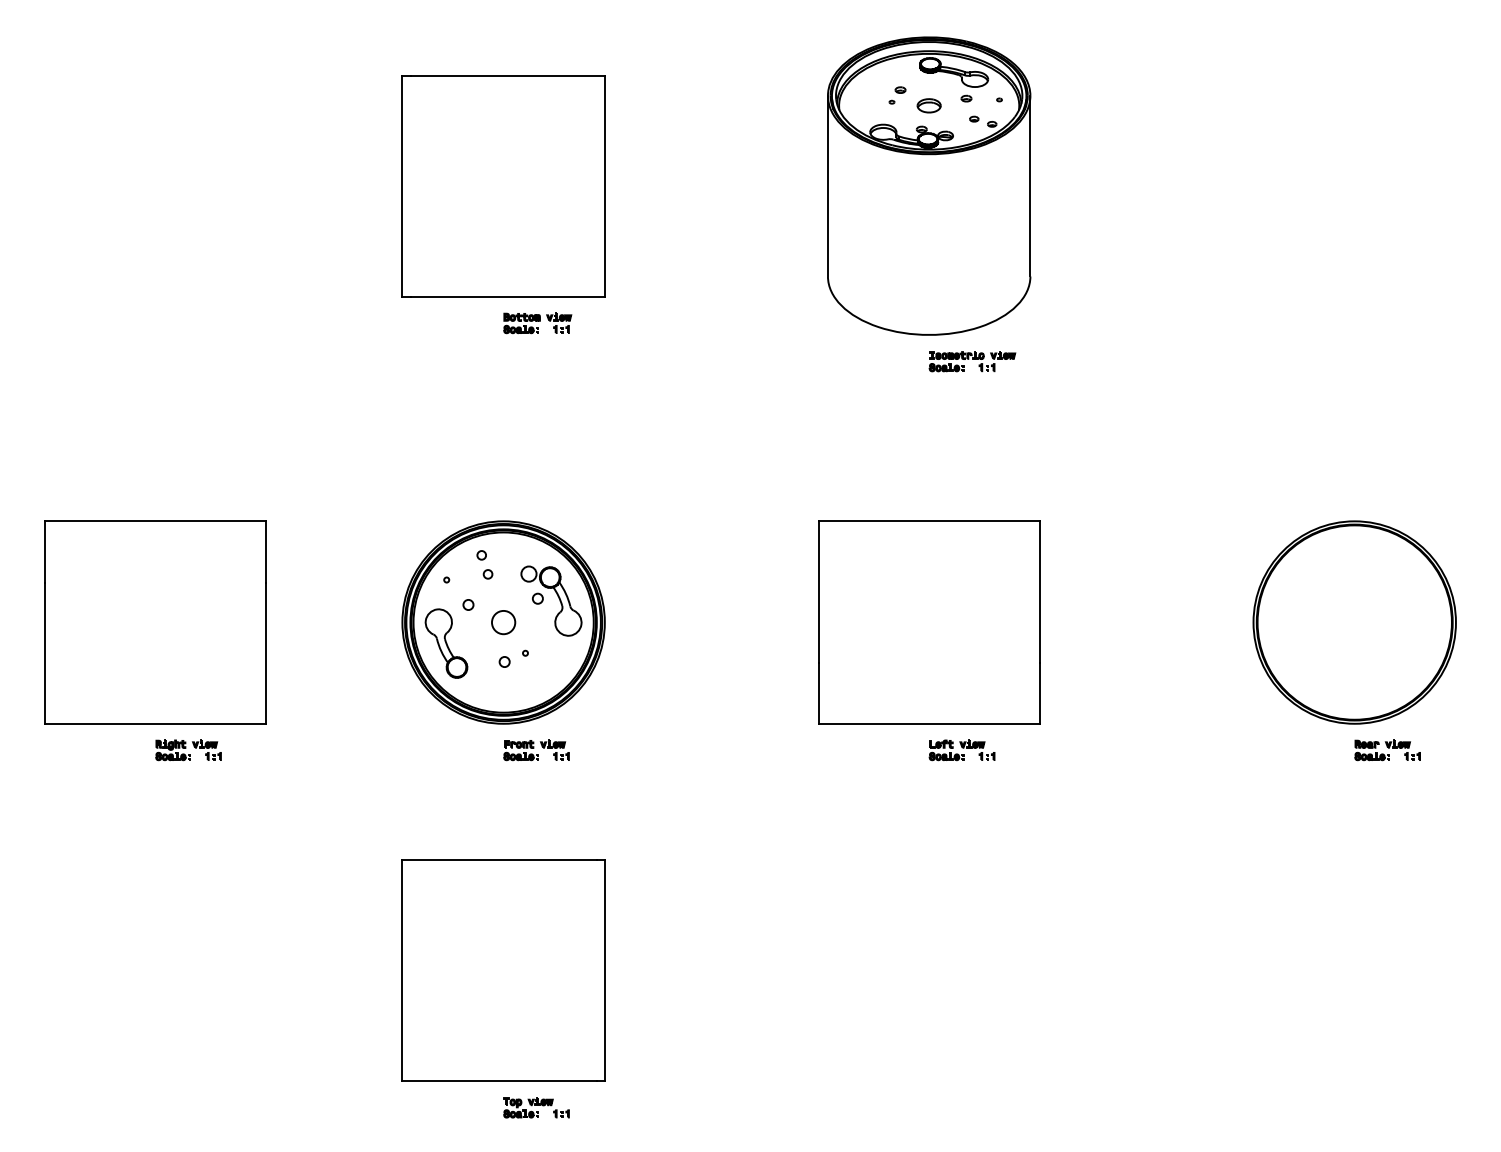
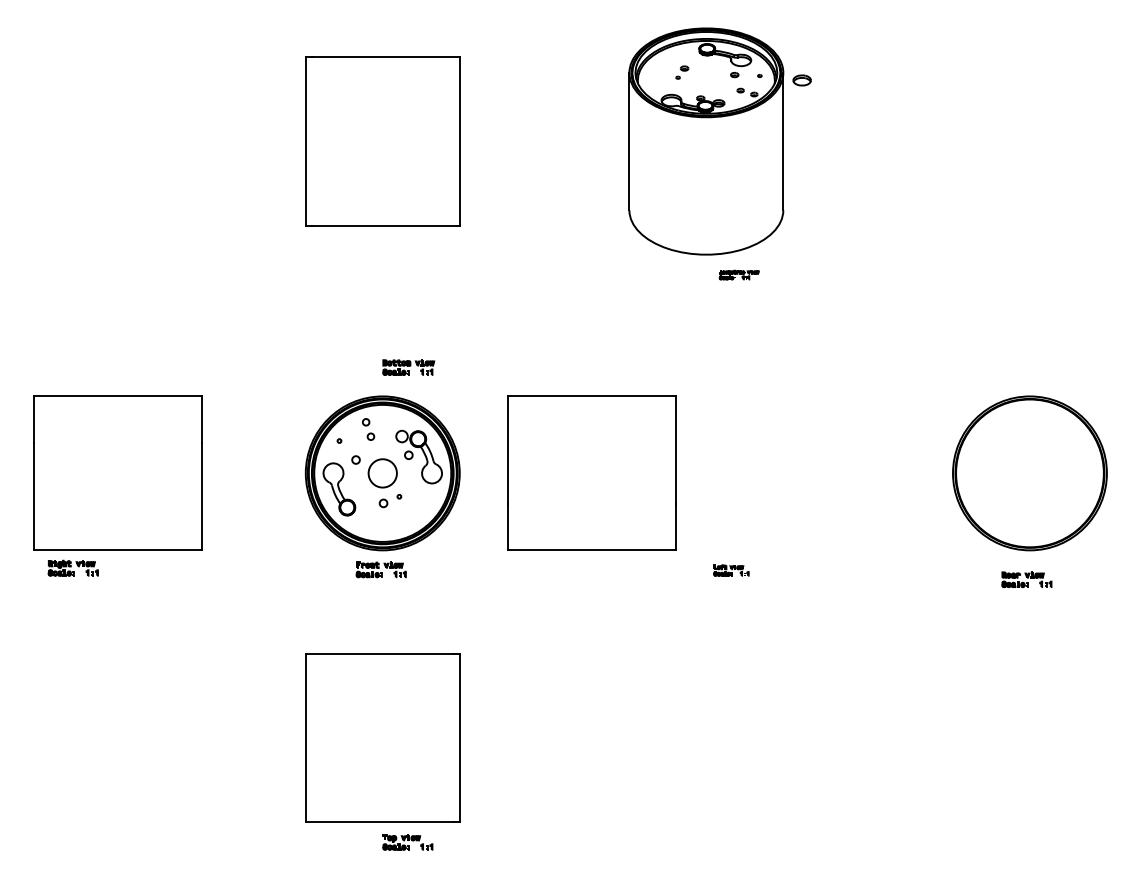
part: (928, 105) -> (801, 80), moved
part: (537, 323) -> (408, 367), moved
part: (972, 361) -> (739, 274), size x0.6
circle: (503, 622) -> (382, 473), size x1.6
part: (929, 622) -> (592, 473), moved
part: (188, 750) -> (73, 568), moved
part: (536, 750) -> (381, 569), moved
part: (961, 750) -> (730, 570), size x0.7
part: (1387, 750) -> (1026, 579), moved

